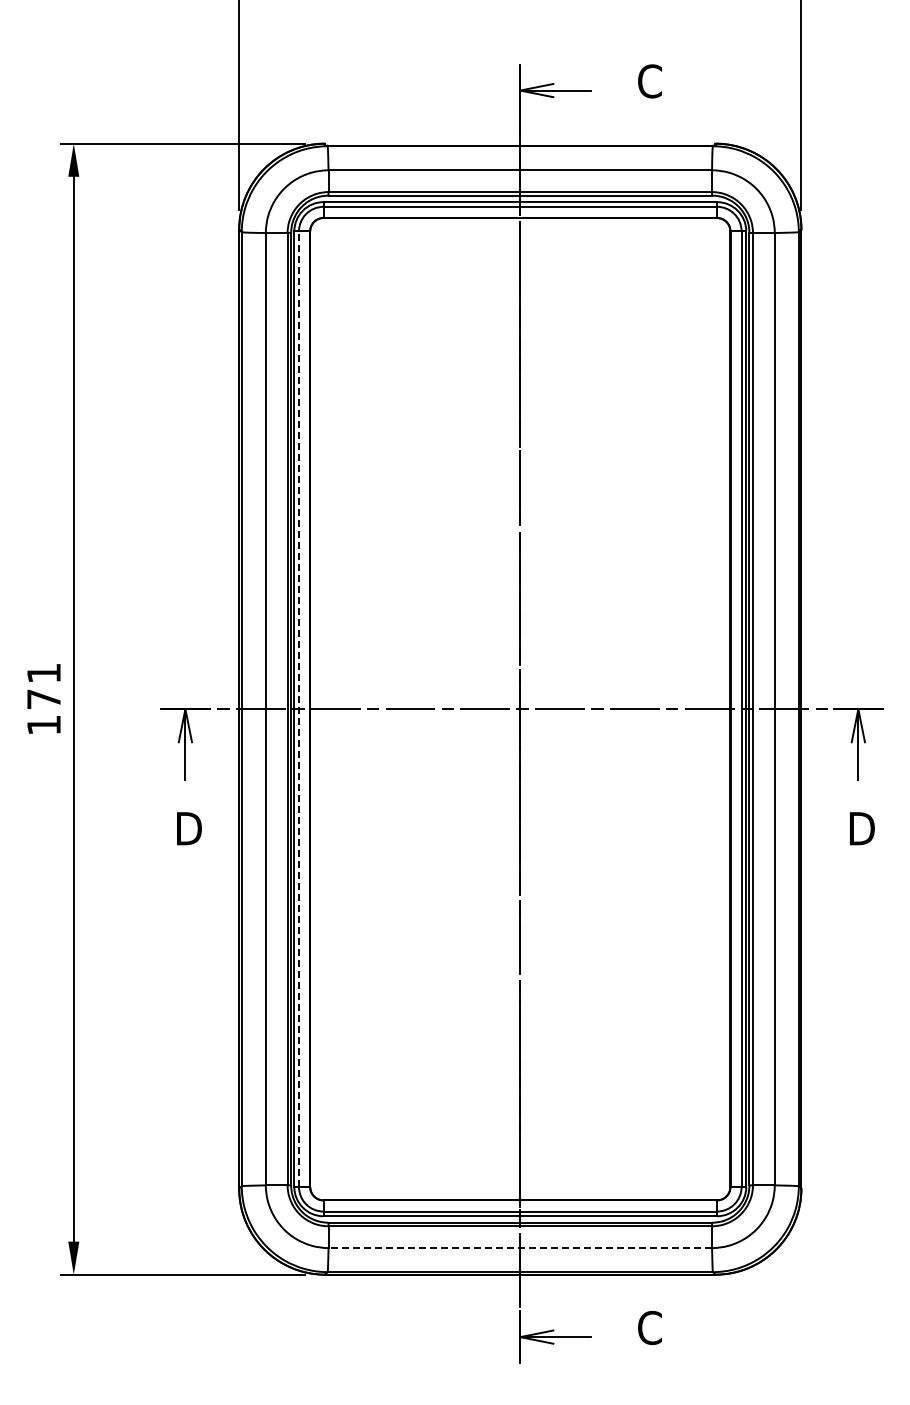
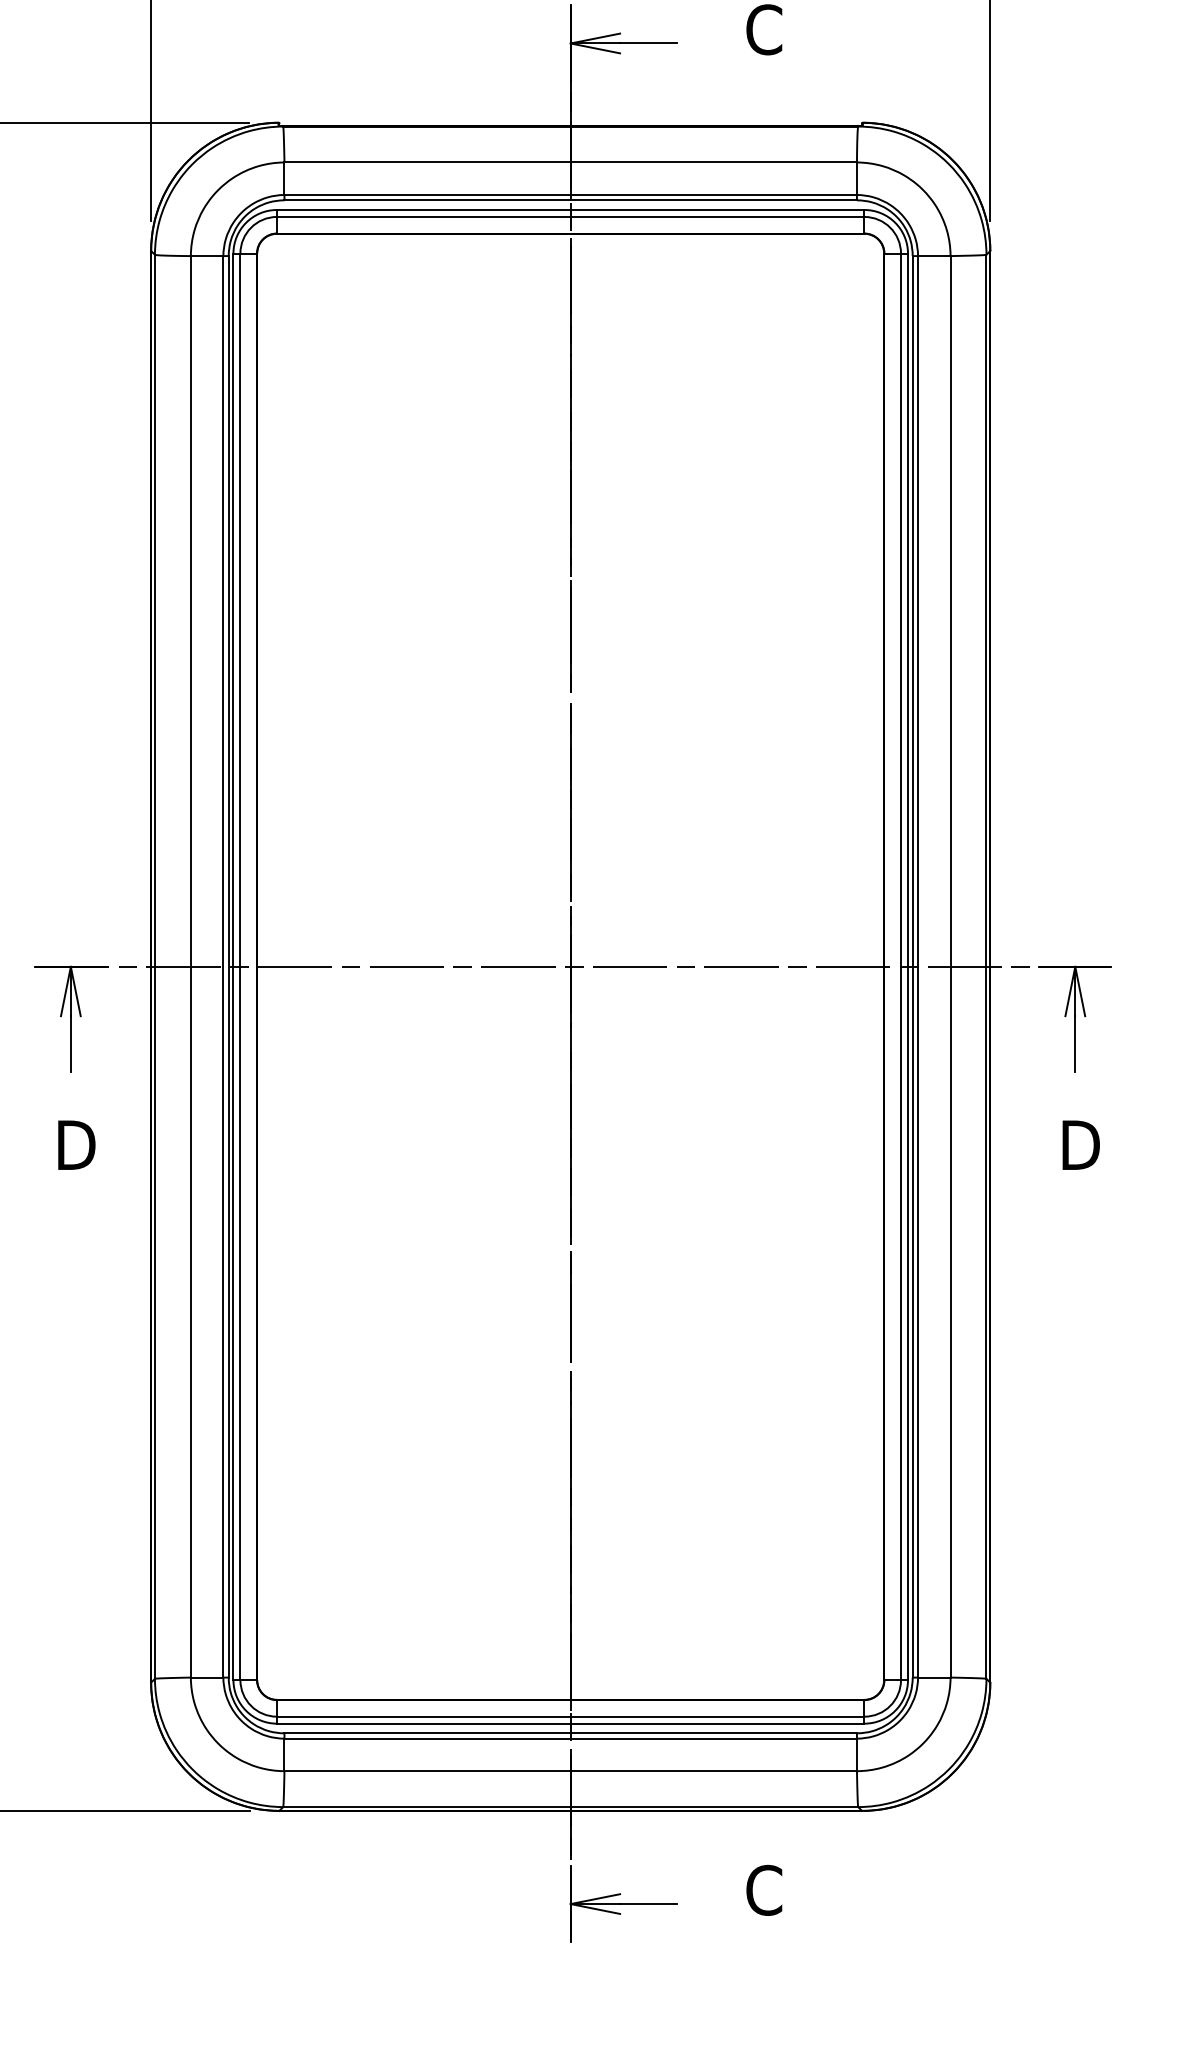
line: (299, 709) -> (241, 967), dashed -> solid
line: (520, 1248) -> (571, 1771), dashed -> solid

